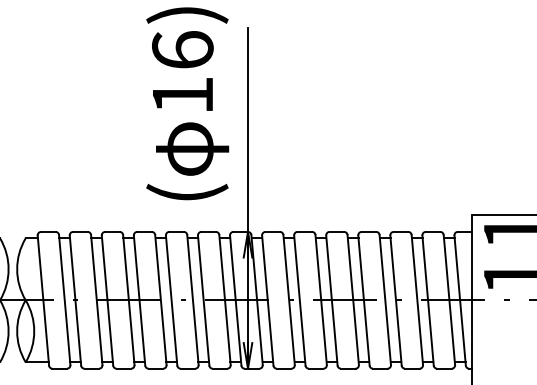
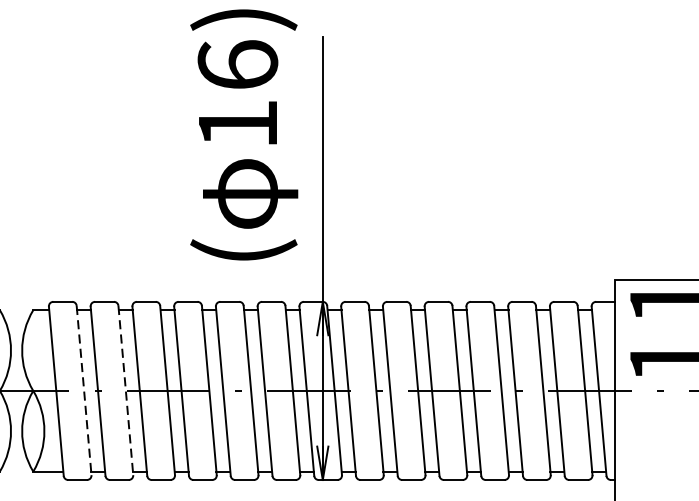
line: (64, 300) -> (83, 391), solid -> dashed
line: (96, 300) -> (125, 391), solid -> dashed

